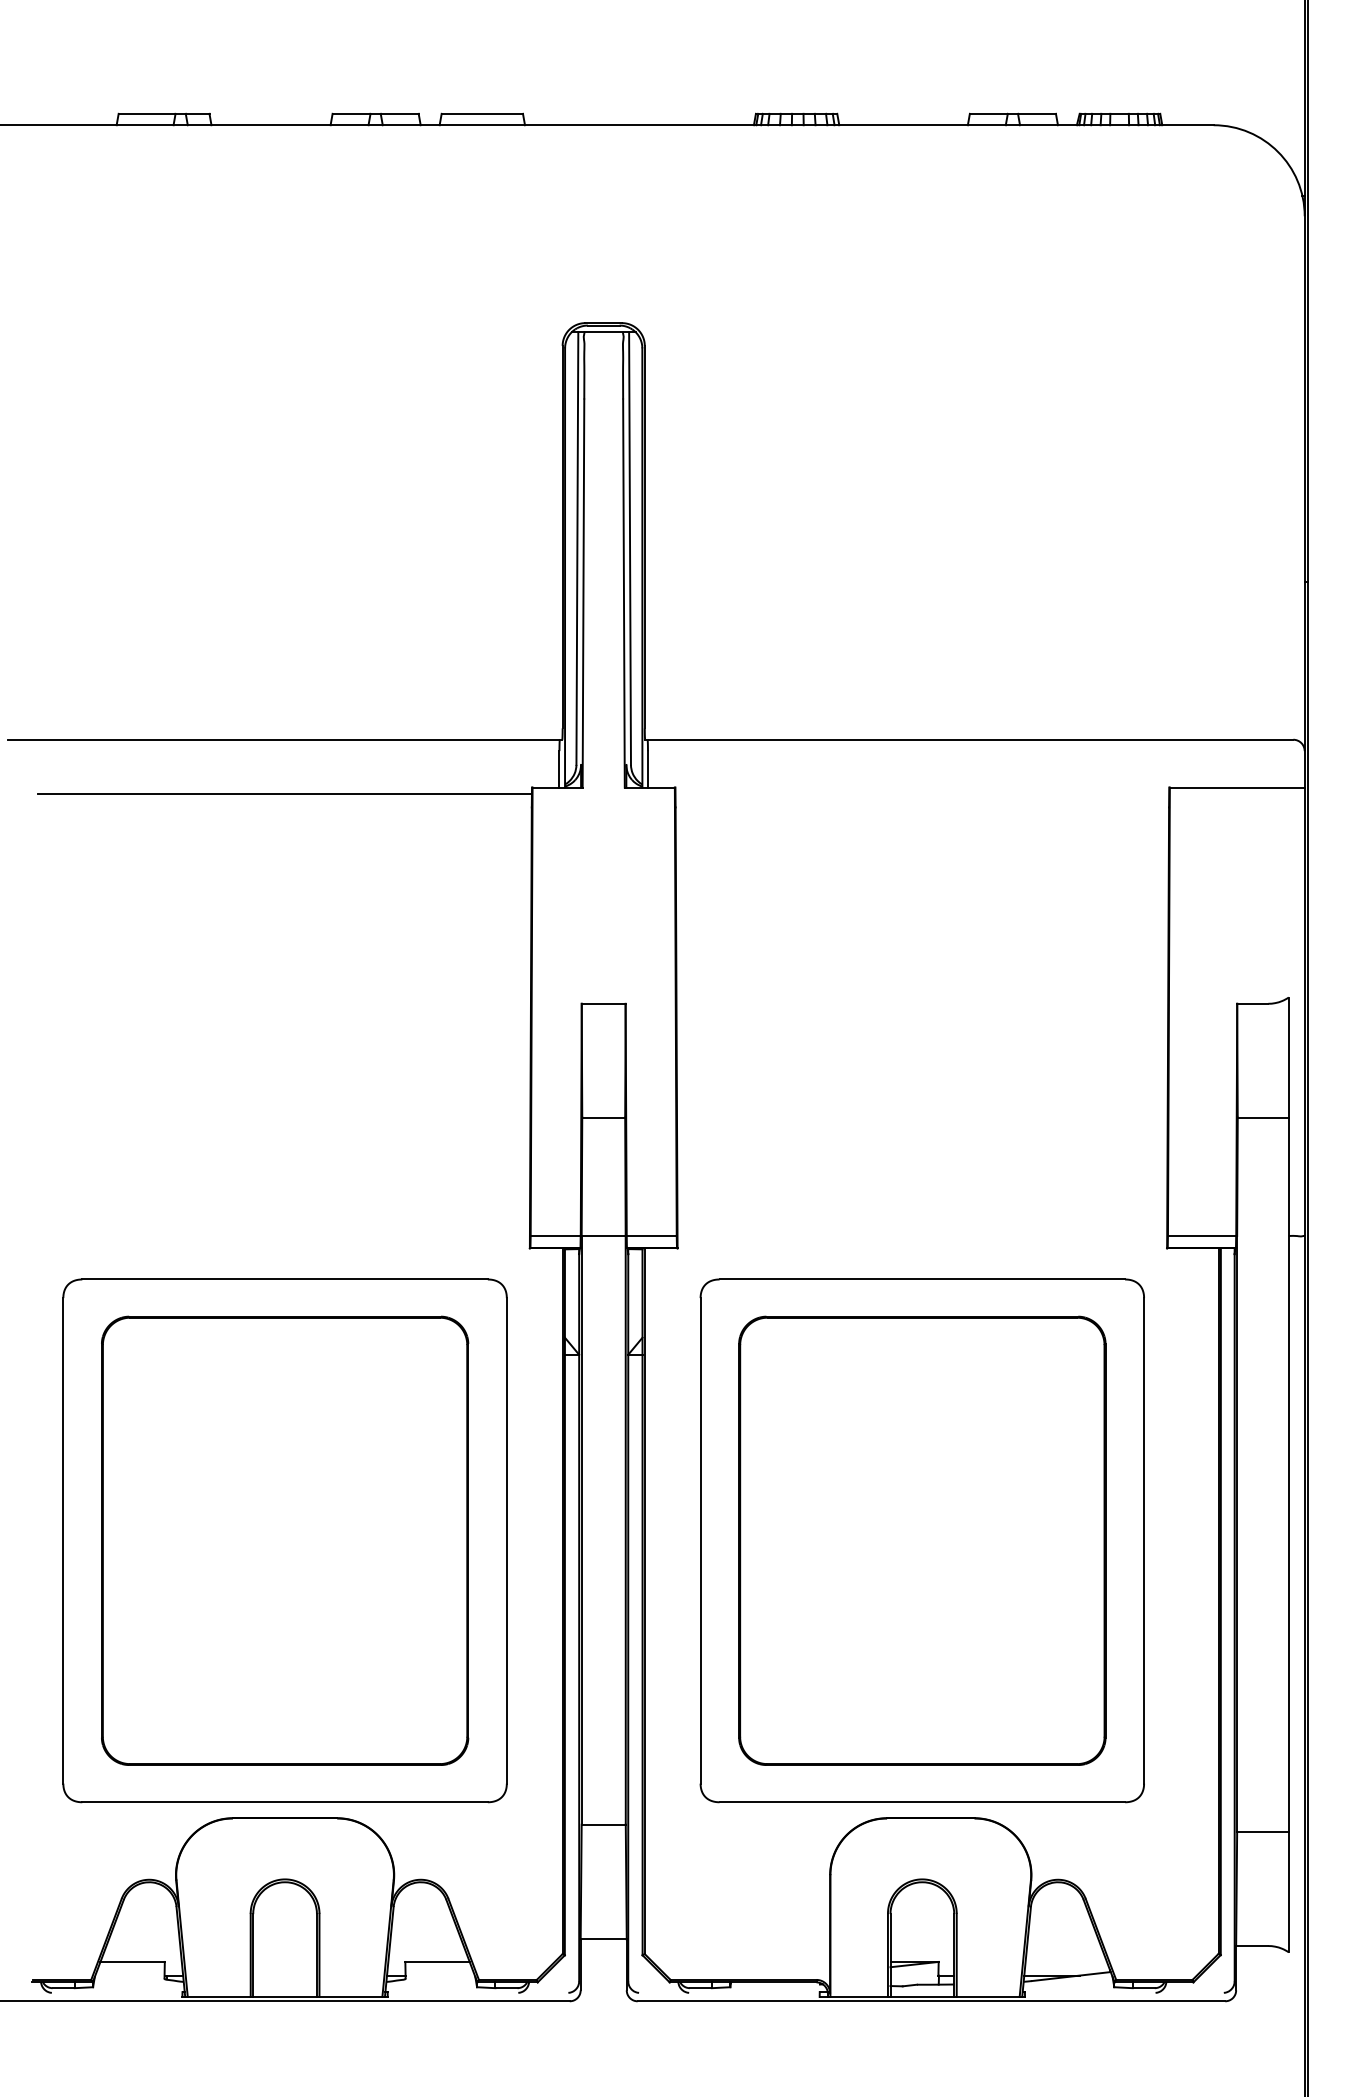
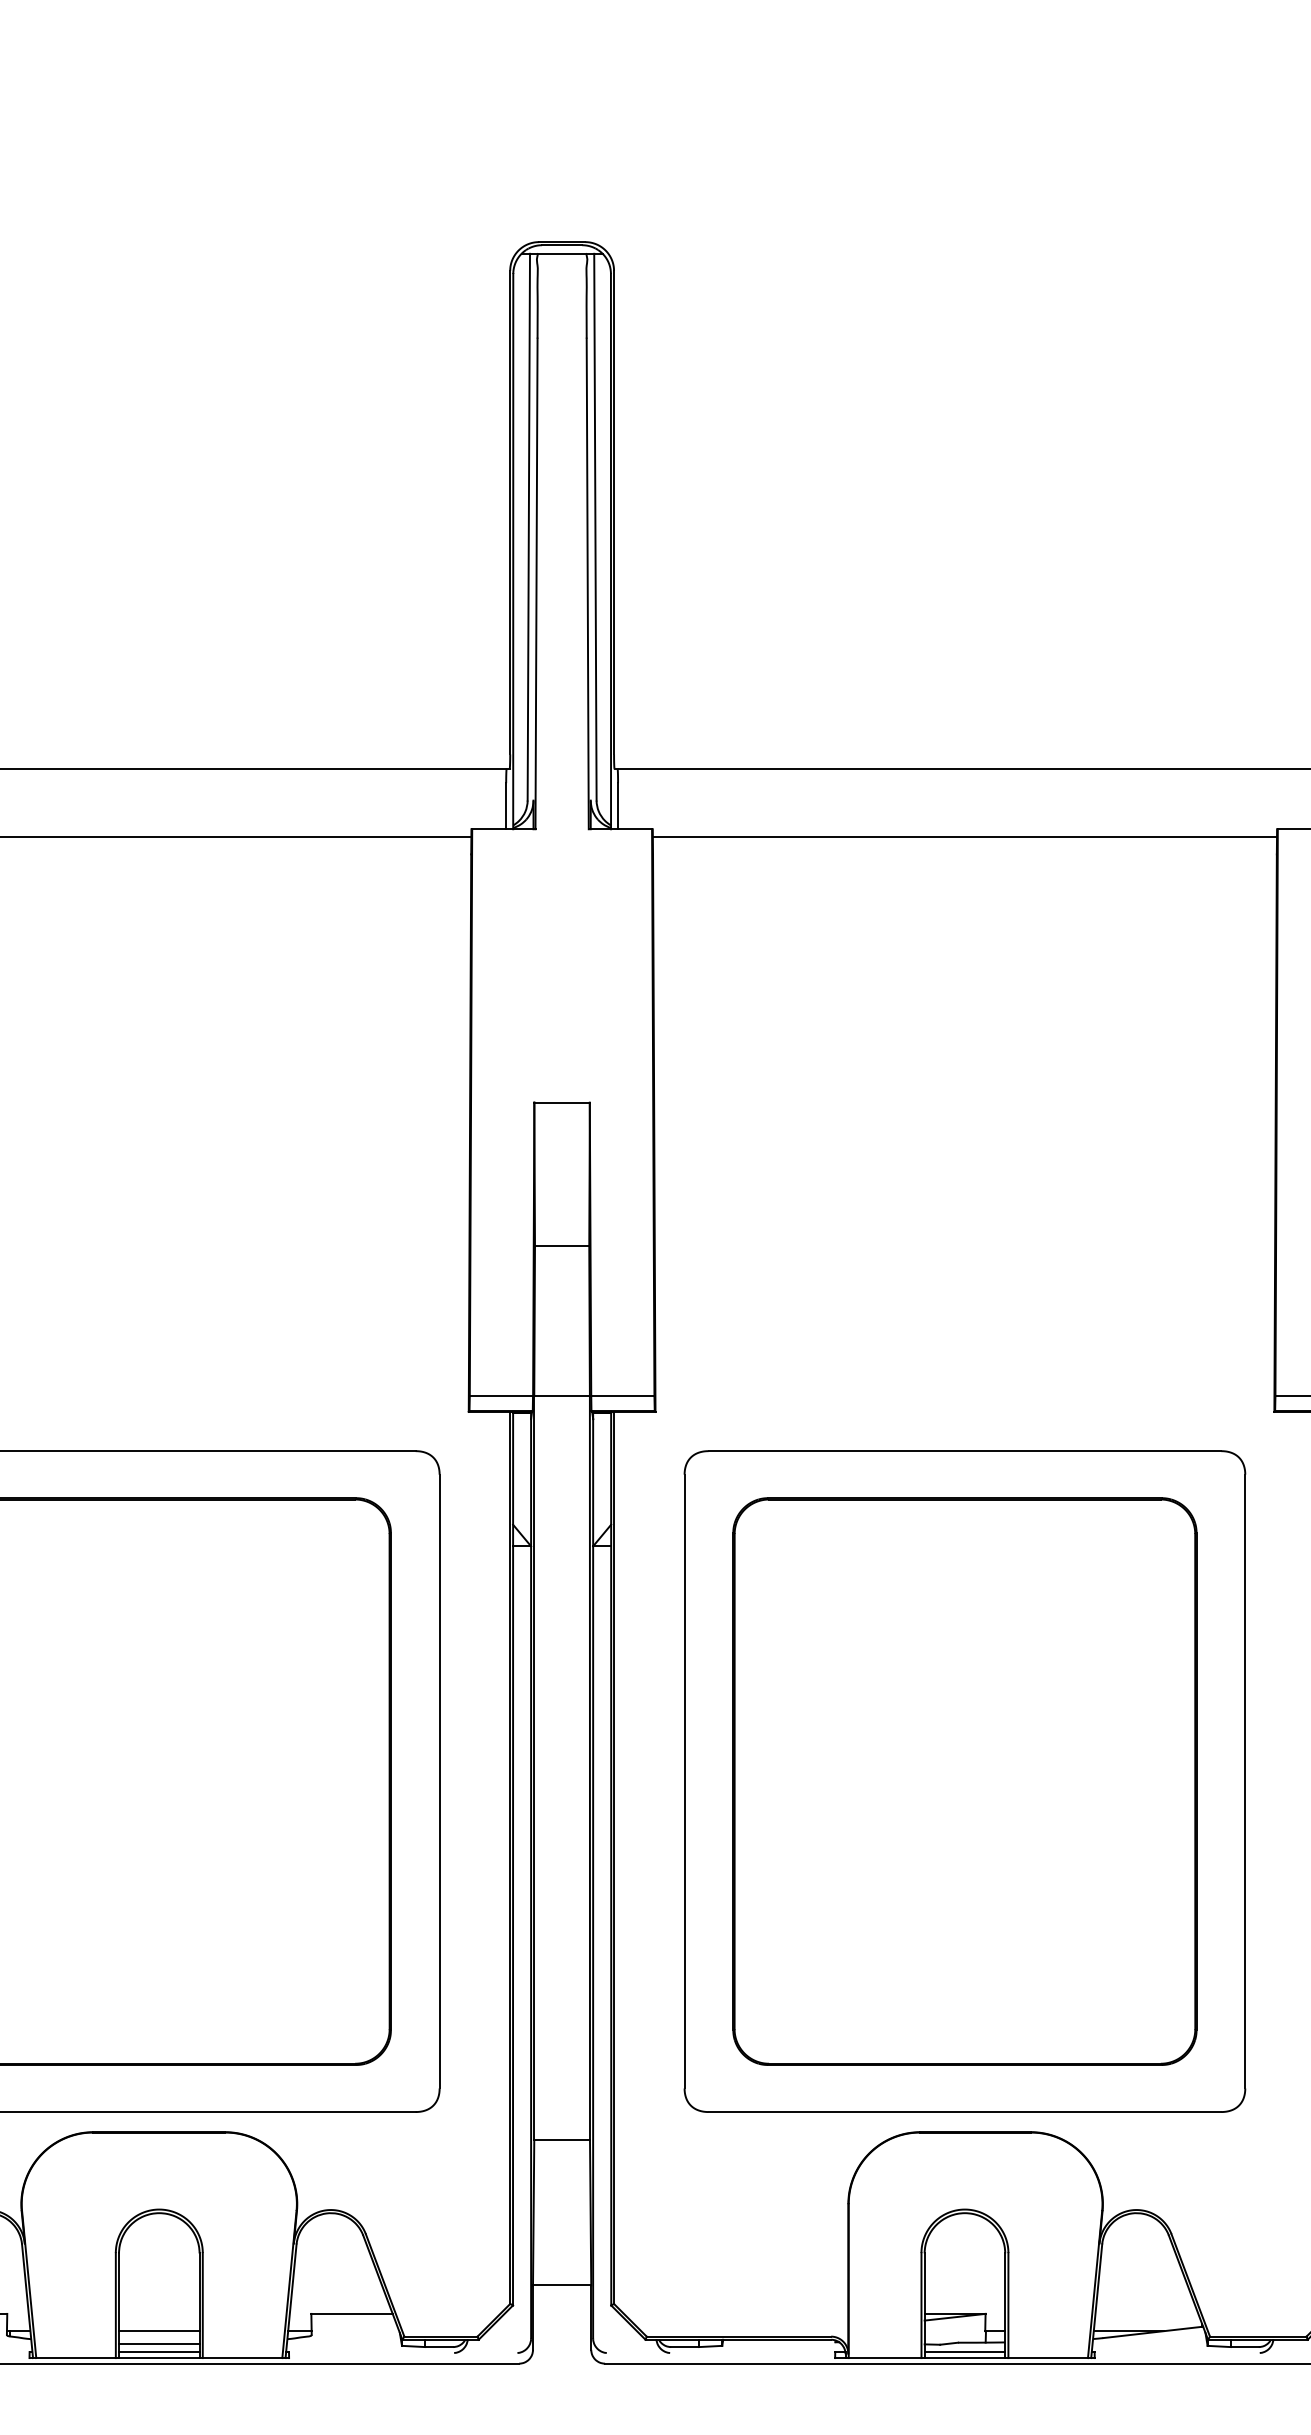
line: (922, 793) -> (965, 836), added
line: (284, 1975) -> (158, 2331), added
line: (284, 1986) -> (158, 2344), added
line: (284, 1992) -> (158, 2352), added
line: (922, 1992) -> (965, 2352), added

